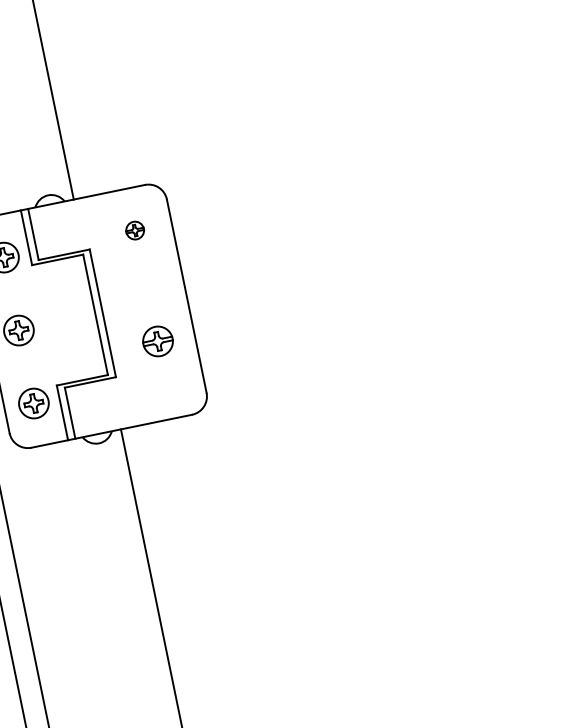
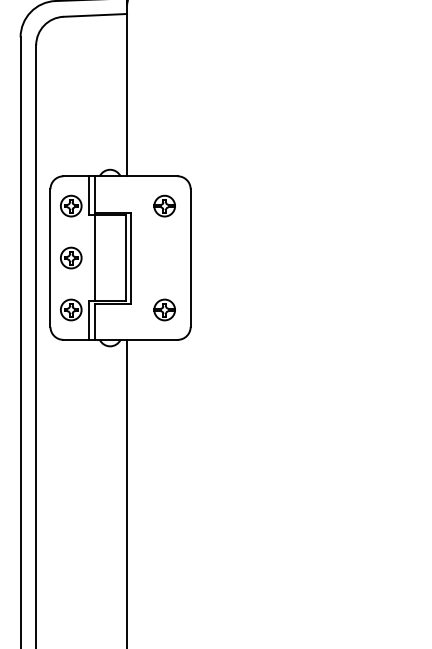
part: (134, 229) -> (164, 205), size x1.67
line: (51, 323) -> (94, 257), added
part: (157, 340) -> (164, 309), moved

